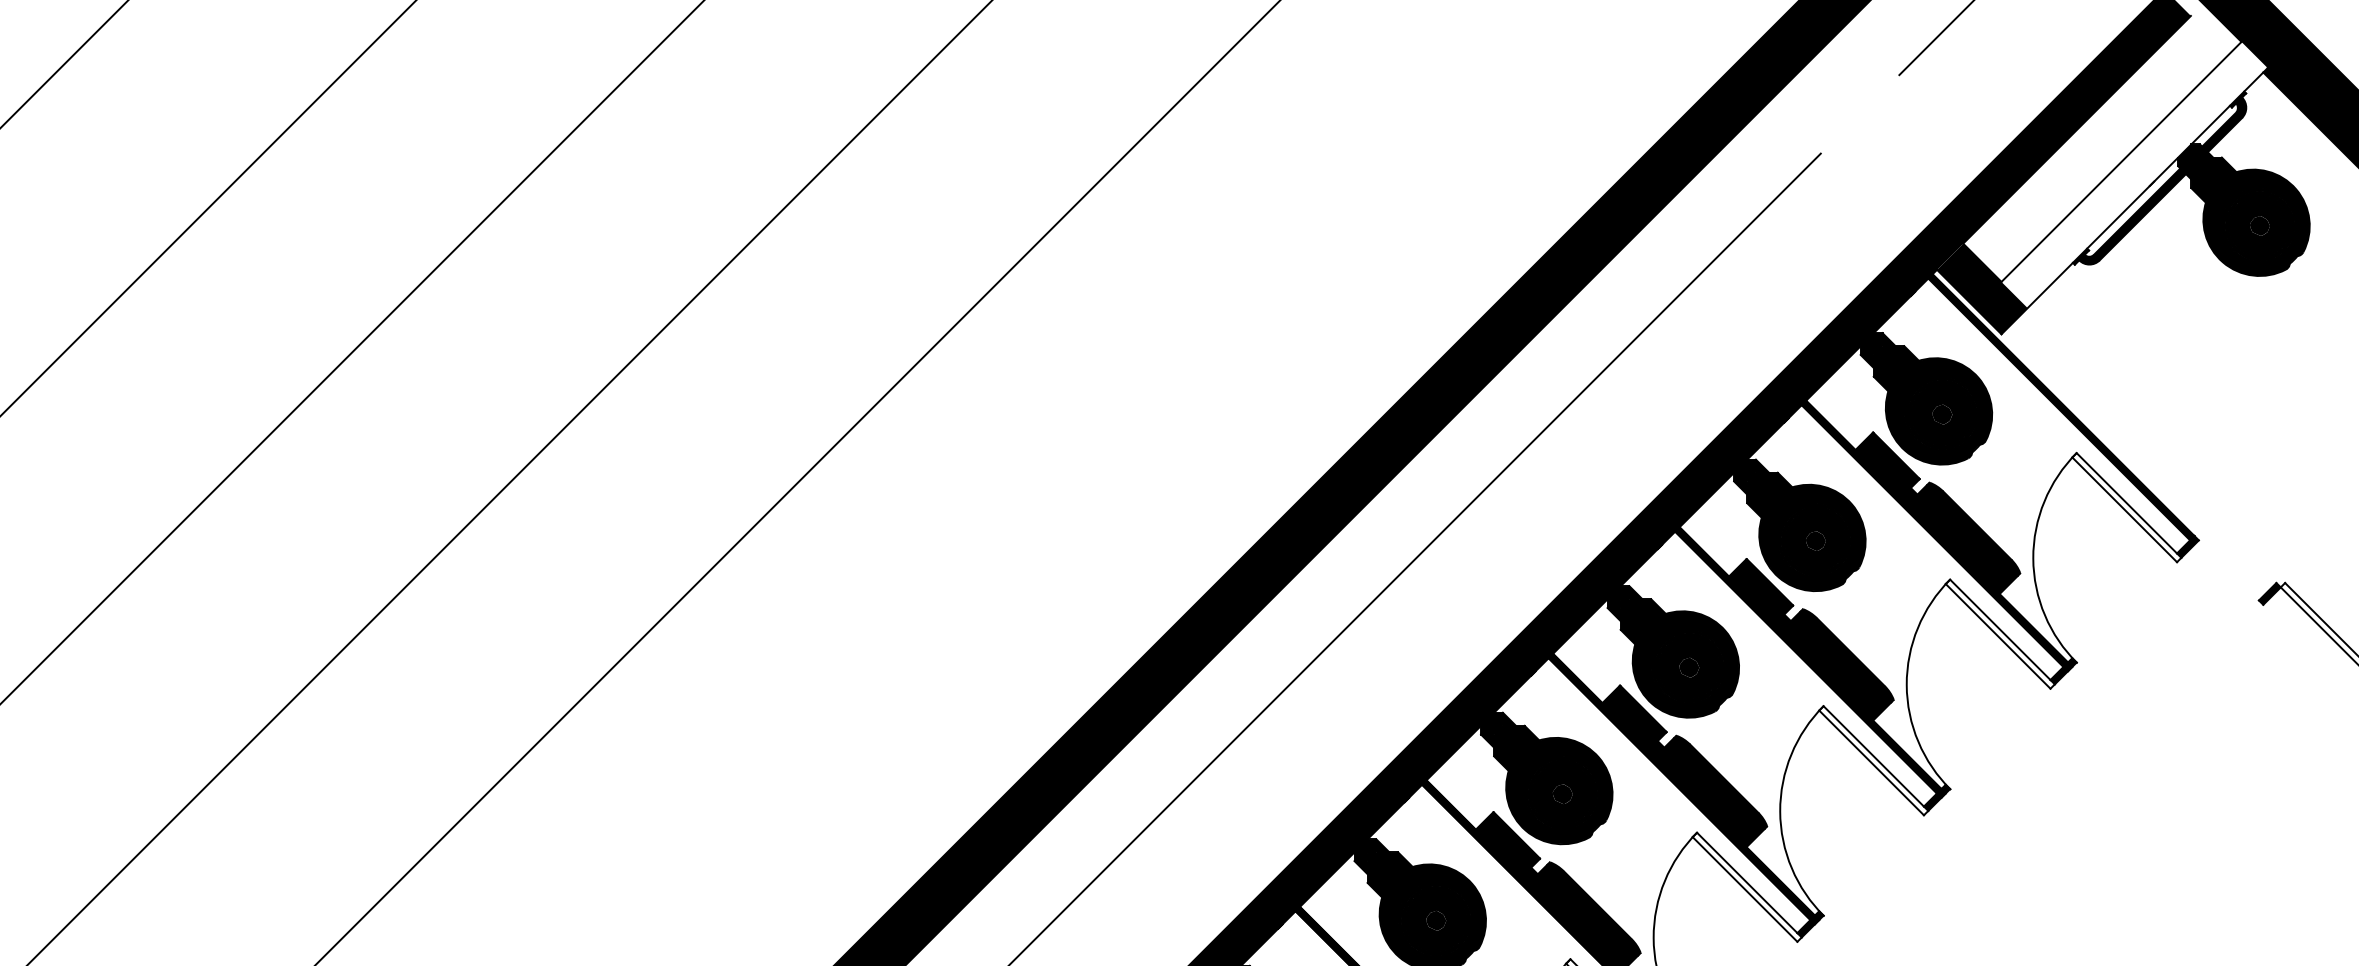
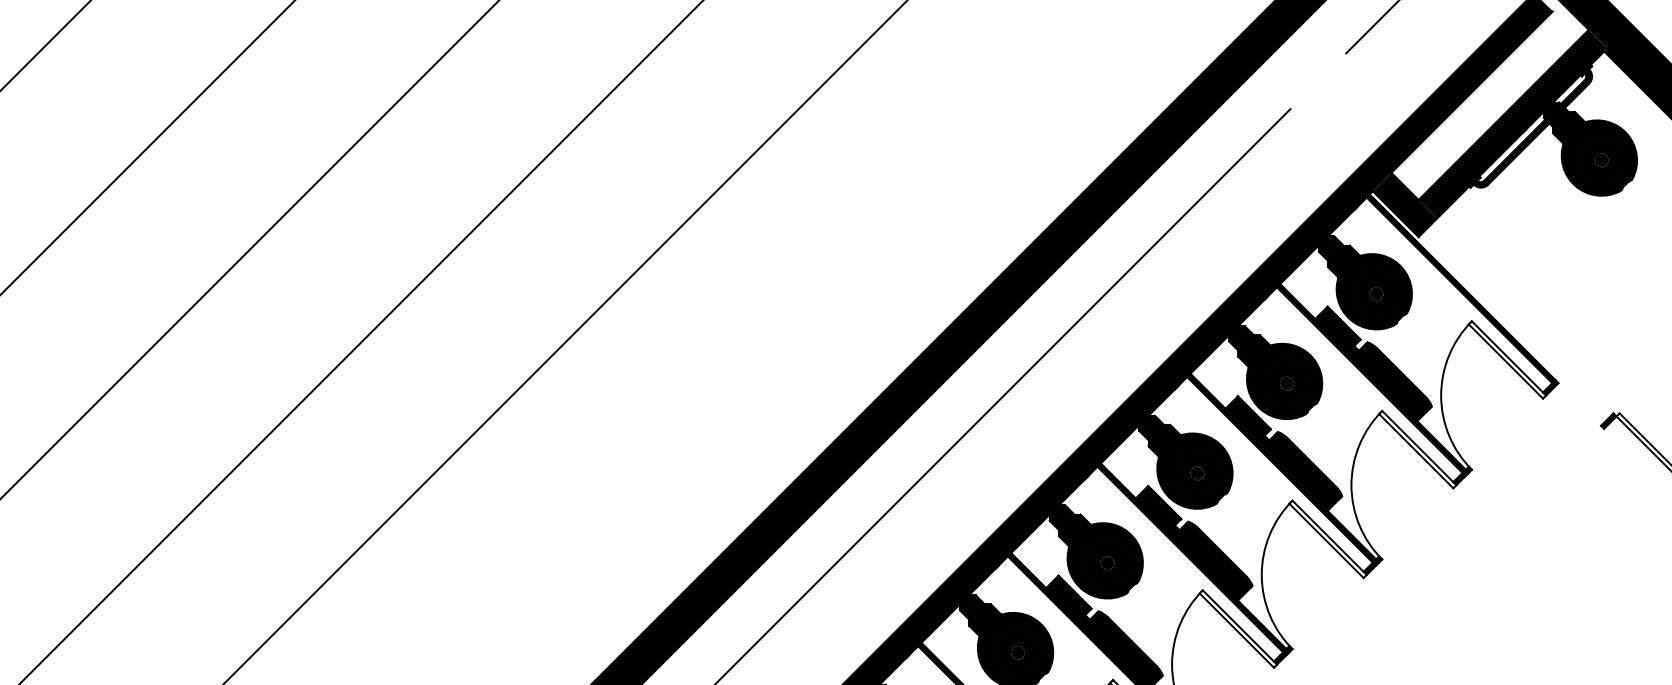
fill: (2133, 174) -> (1512, 123), added

